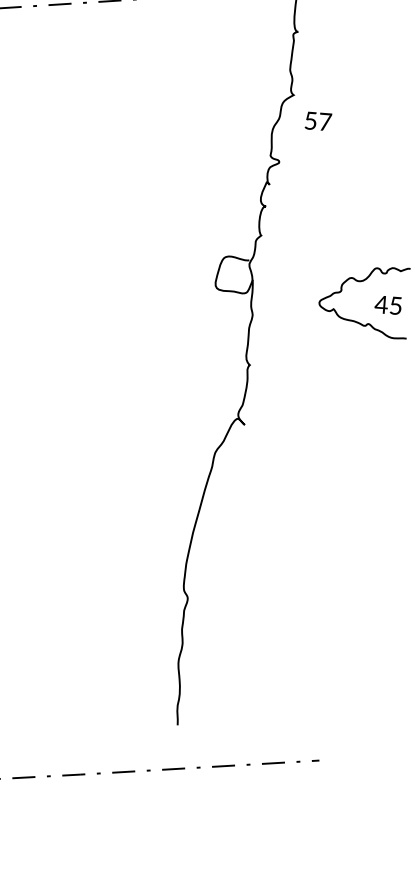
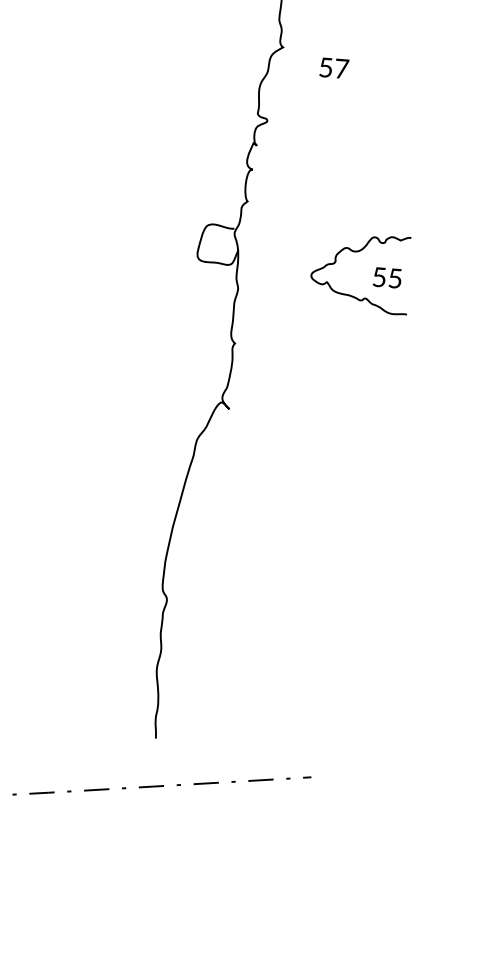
text: (318, 120) -> (334, 67), moved
text: (380, 304) -> (378, 277), 45 -> 55

